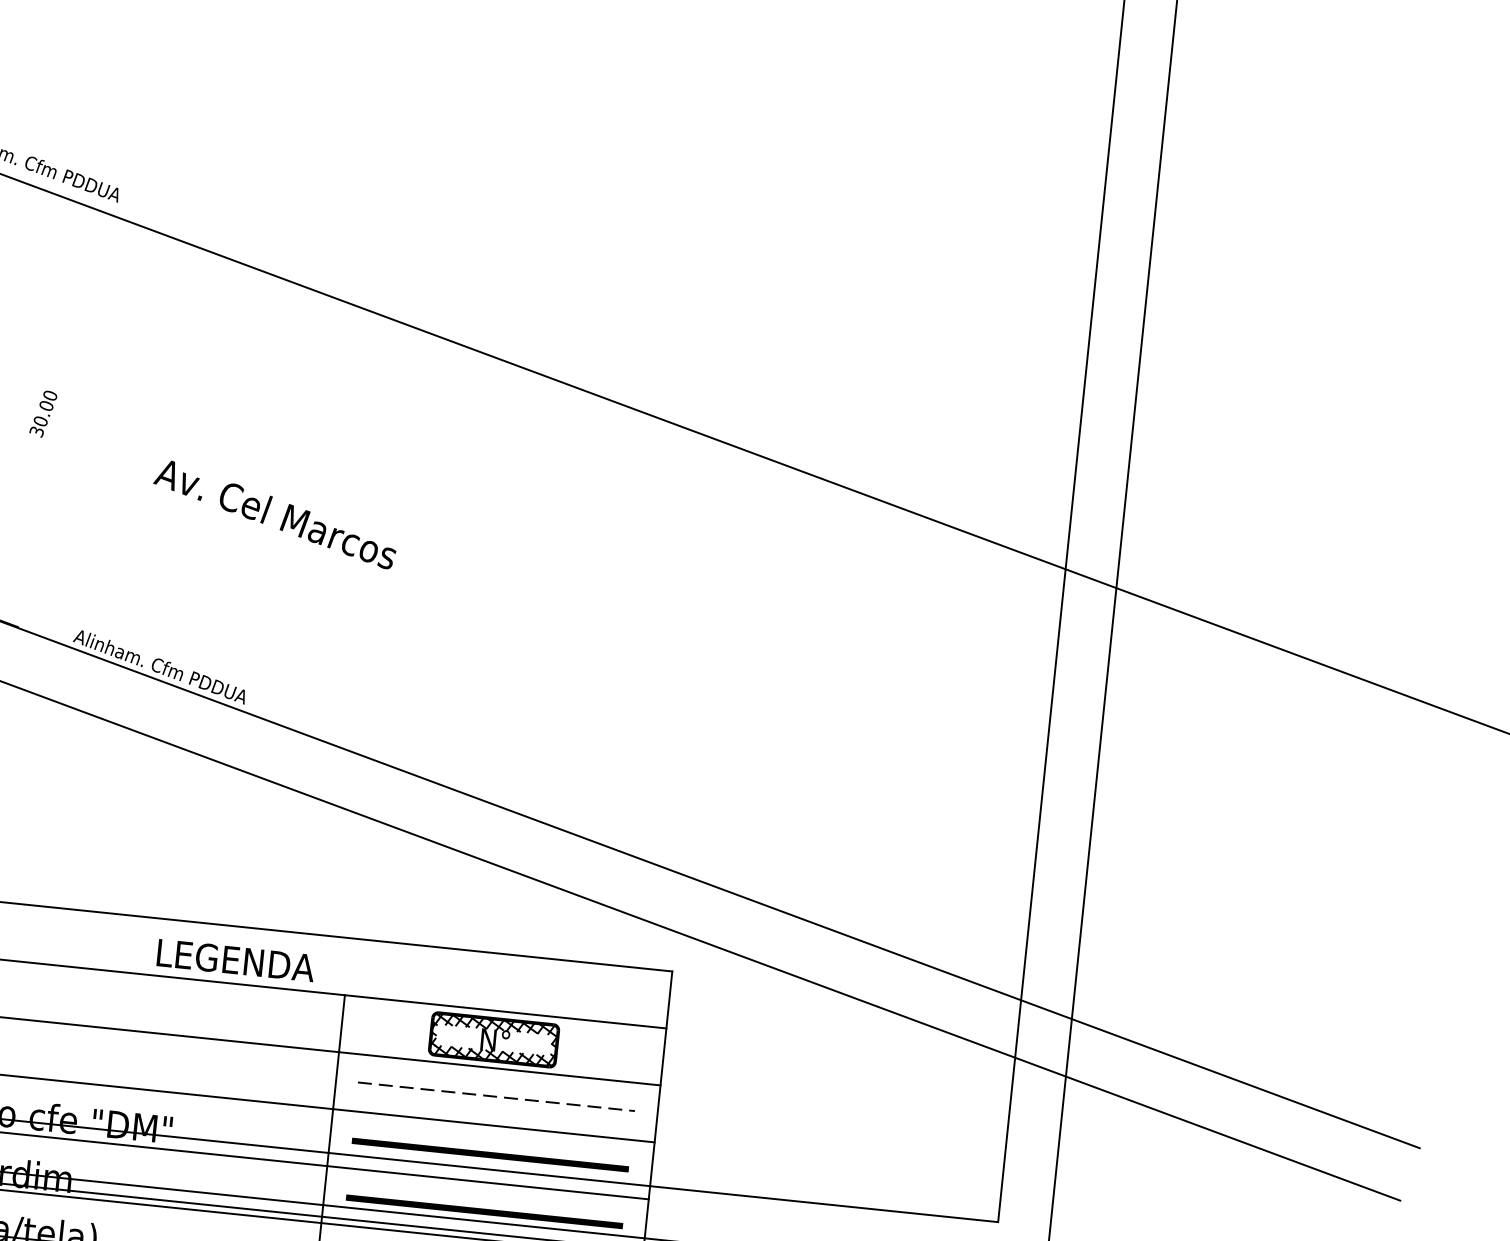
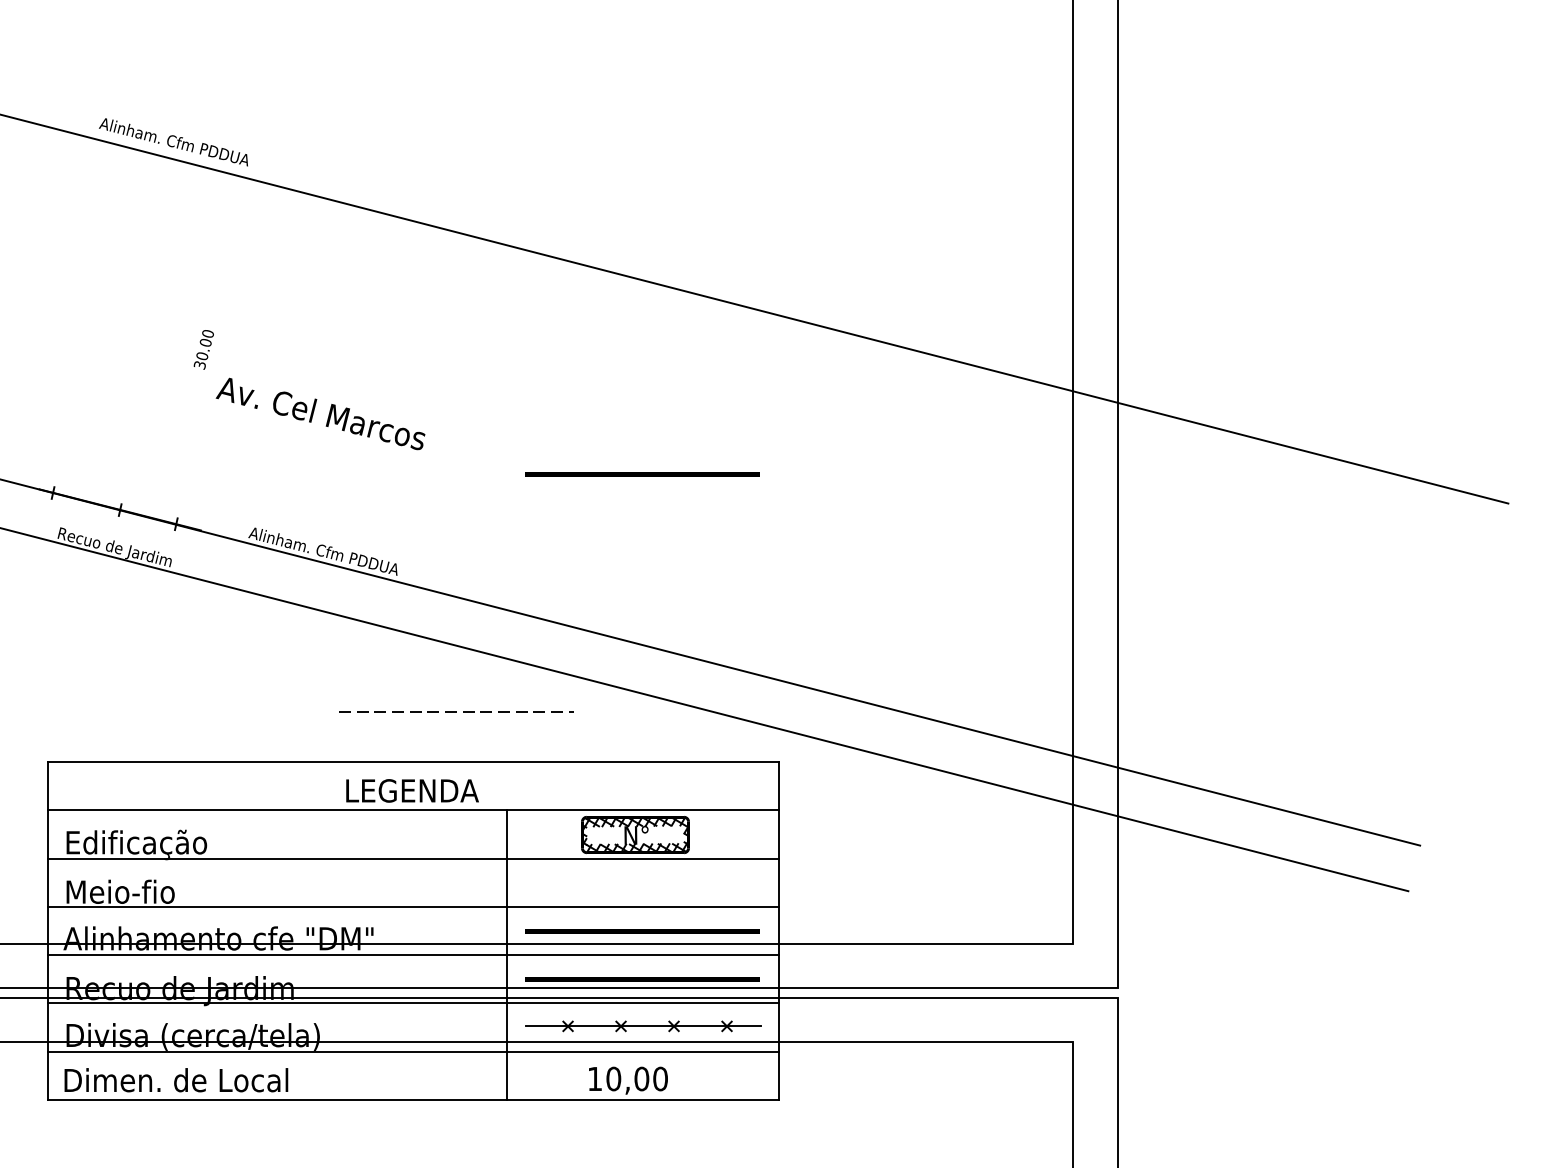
text: (275, 513) -> (320, 413), moved
line: (546, 614) -> (642, 474), added
line: (496, 1095) -> (456, 711), moved

